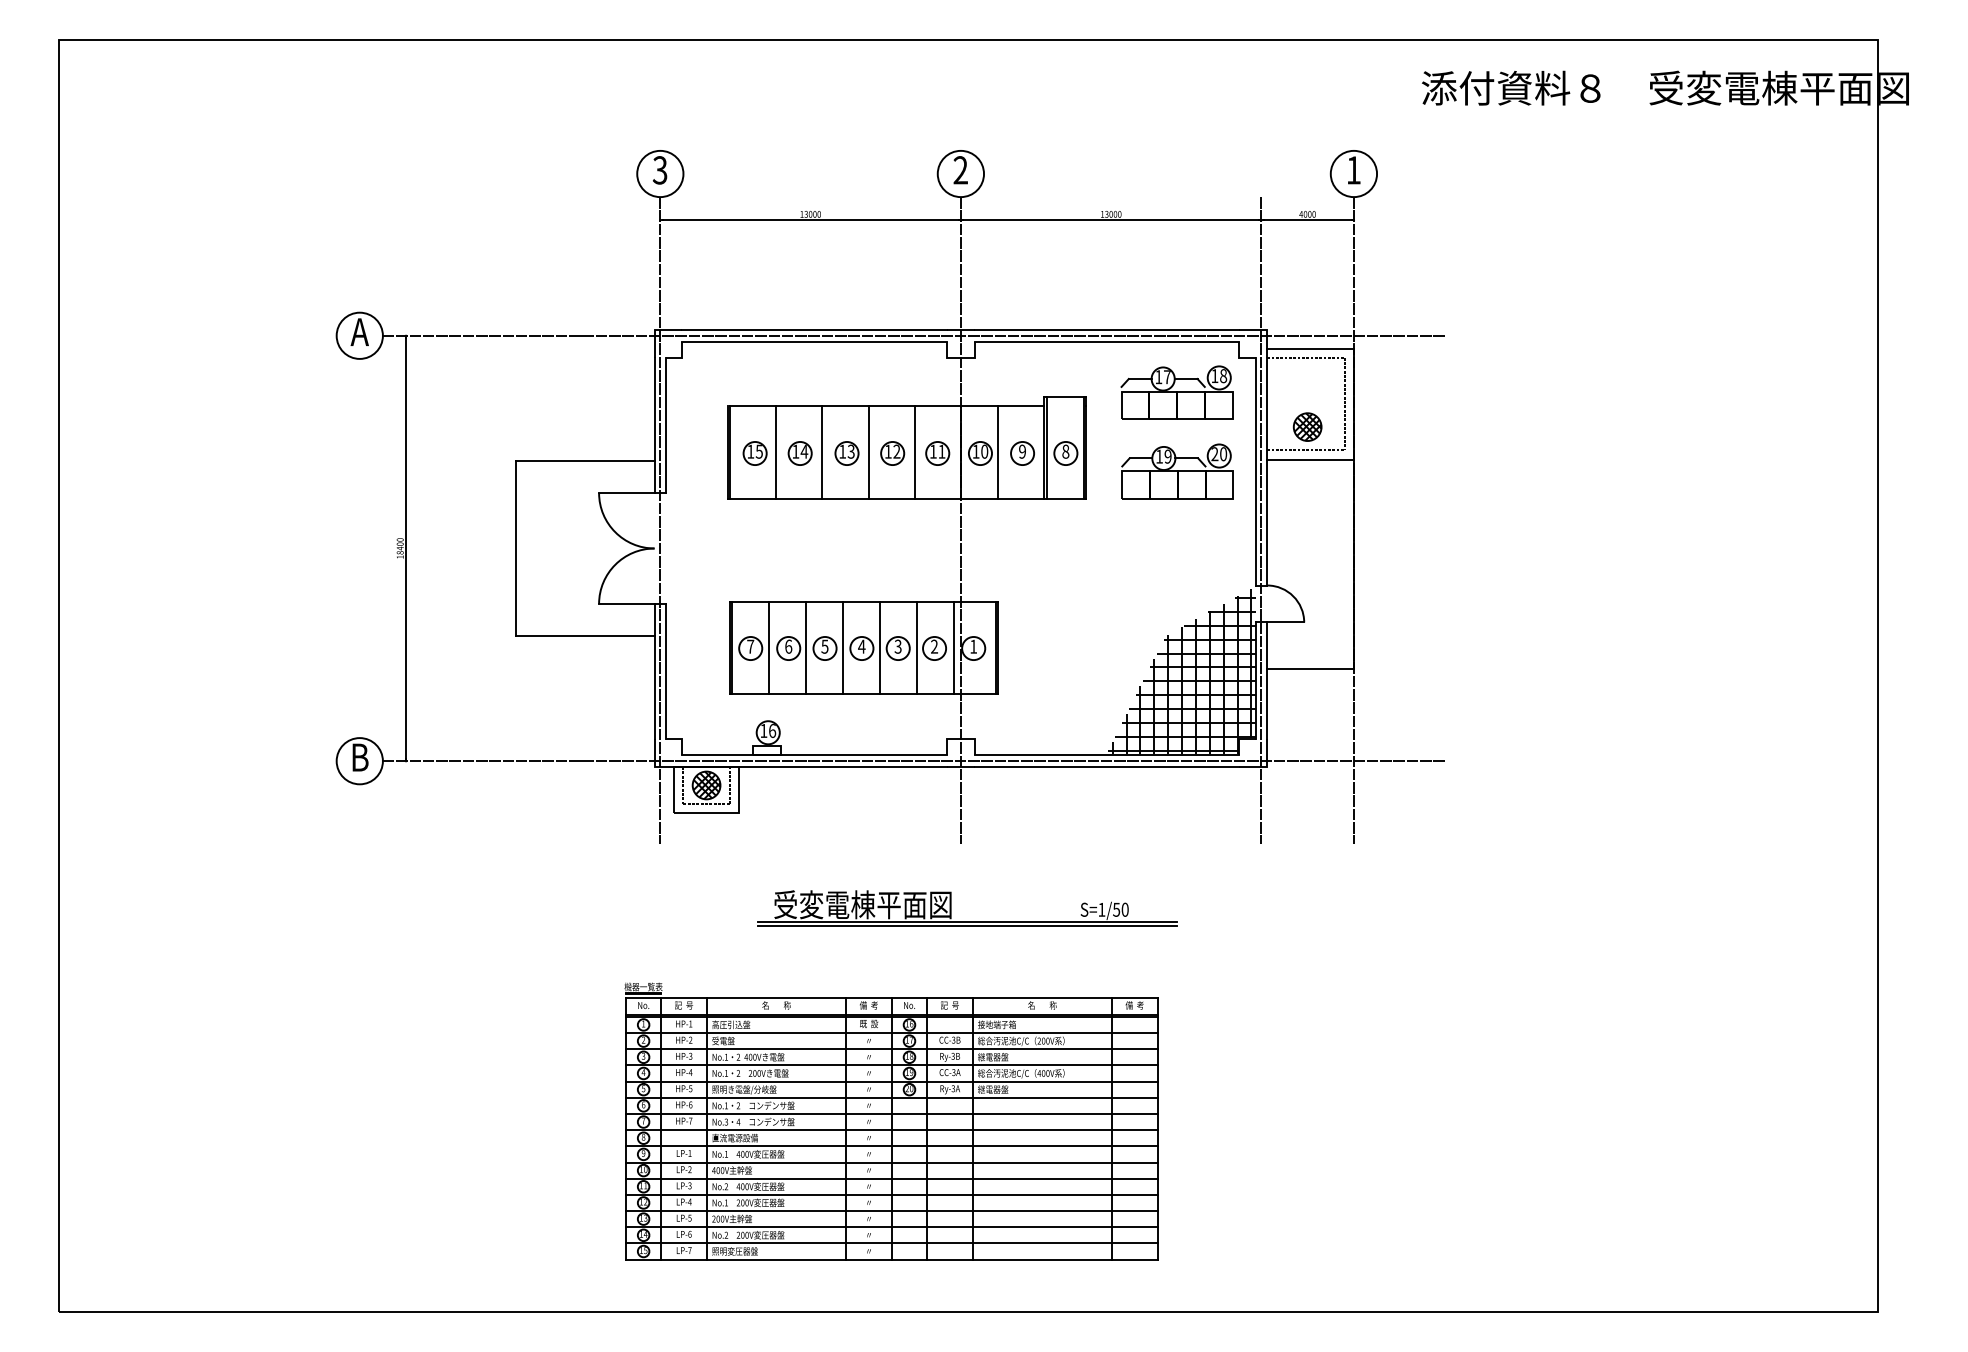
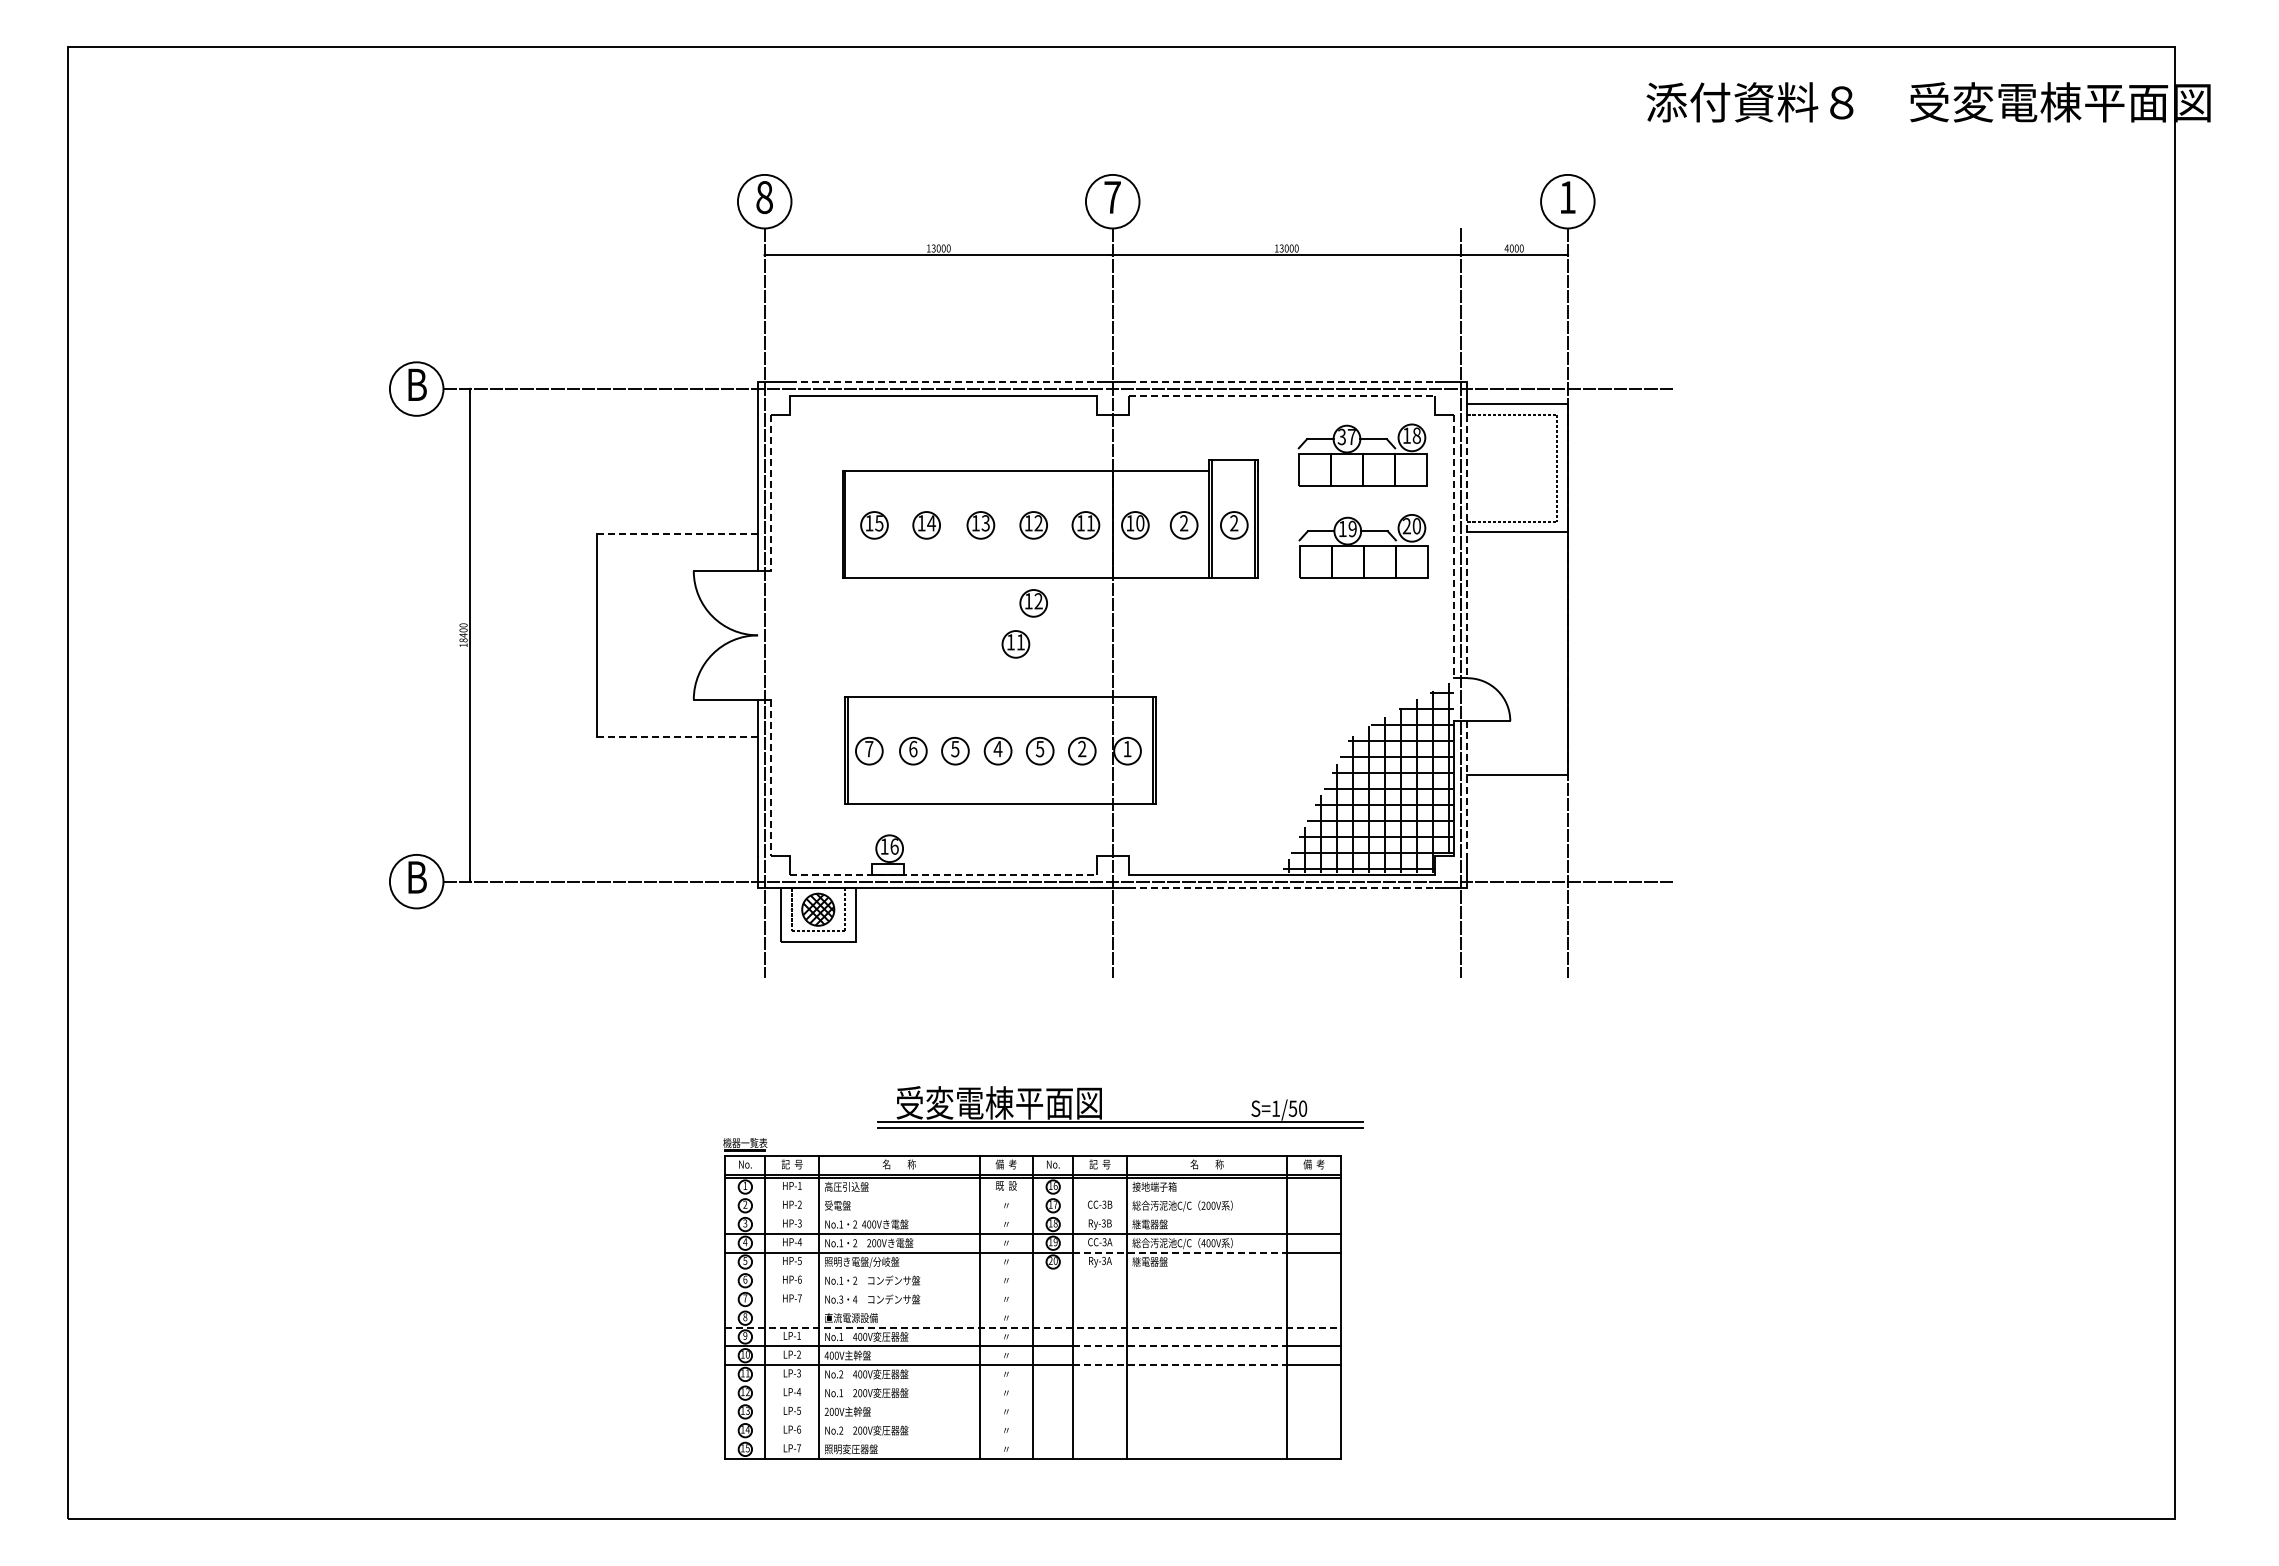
text: (660, 170) -> (764, 197), 3 -> 8
text: (960, 170) -> (1112, 197), 2 -> 7
line: (814, 330) -> (943, 382), solid -> dashed
line: (1107, 330) -> (1282, 382), solid -> dashed
text: (359, 331) -> (416, 384), A -> B
line: (1107, 341) -> (1282, 395), solid -> dashed
text: (1158, 376) -> (1341, 436), 17 -> 37
line: (666, 425) -> (771, 493), solid -> dashed
part: (1307, 426) -> (1514, 494), removed
line: (775, 451) -> (898, 523), removed
line: (822, 451) -> (952, 523), removed
line: (869, 451) -> (1006, 523), removed
line: (914, 451) -> (1059, 523), removed
line: (997, 451) -> (1155, 523), removed
text: (1022, 451) -> (1184, 523), 9 -> 2
text: (1066, 451) -> (1234, 523), 8 -> 2
line: (585, 460) -> (678, 533), solid -> dashed
line: (1256, 471) -> (1454, 546), solid -> dashed
line: (1267, 471) -> (1467, 546), solid -> dashed
part: (892, 520) -> (1033, 603), added
part: (876, 556) -> (1015, 644), added
line: (585, 636) -> (678, 737), solid -> dashed
text: (898, 646) -> (1040, 748), 3 -> 5
line: (768, 647) -> (890, 750), removed
line: (806, 647) -> (933, 750), removed
line: (843, 647) -> (976, 750), removed
line: (880, 647) -> (1019, 750), removed
line: (916, 647) -> (1061, 750), removed
line: (953, 647) -> (1104, 750), removed
line: (666, 672) -> (771, 778), solid -> dashed
line: (1267, 680) -> (1467, 788), solid -> dashed
line: (814, 755) -> (943, 874), solid -> dashed
line: (1107, 767) -> (1282, 888), solid -> dashed
part: (967, 920) -> (1120, 1121), moved
line: (892, 1033) -> (1033, 1196), removed
line: (892, 1049) -> (1033, 1215), removed
line: (1019, 1081) -> (1180, 1252), solid -> dashed
line: (892, 1097) -> (1033, 1271), removed
line: (892, 1114) -> (1033, 1290), removed
line: (892, 1129) -> (1033, 1308), removed
line: (892, 1146) -> (1033, 1327), solid -> dashed
line: (1019, 1162) -> (1180, 1346), solid -> dashed
line: (1019, 1179) -> (1180, 1365), solid -> dashed
line: (892, 1194) -> (1033, 1383), removed
line: (892, 1211) -> (1033, 1402), removed
line: (892, 1227) -> (1033, 1421), removed
line: (892, 1243) -> (1033, 1440), removed

